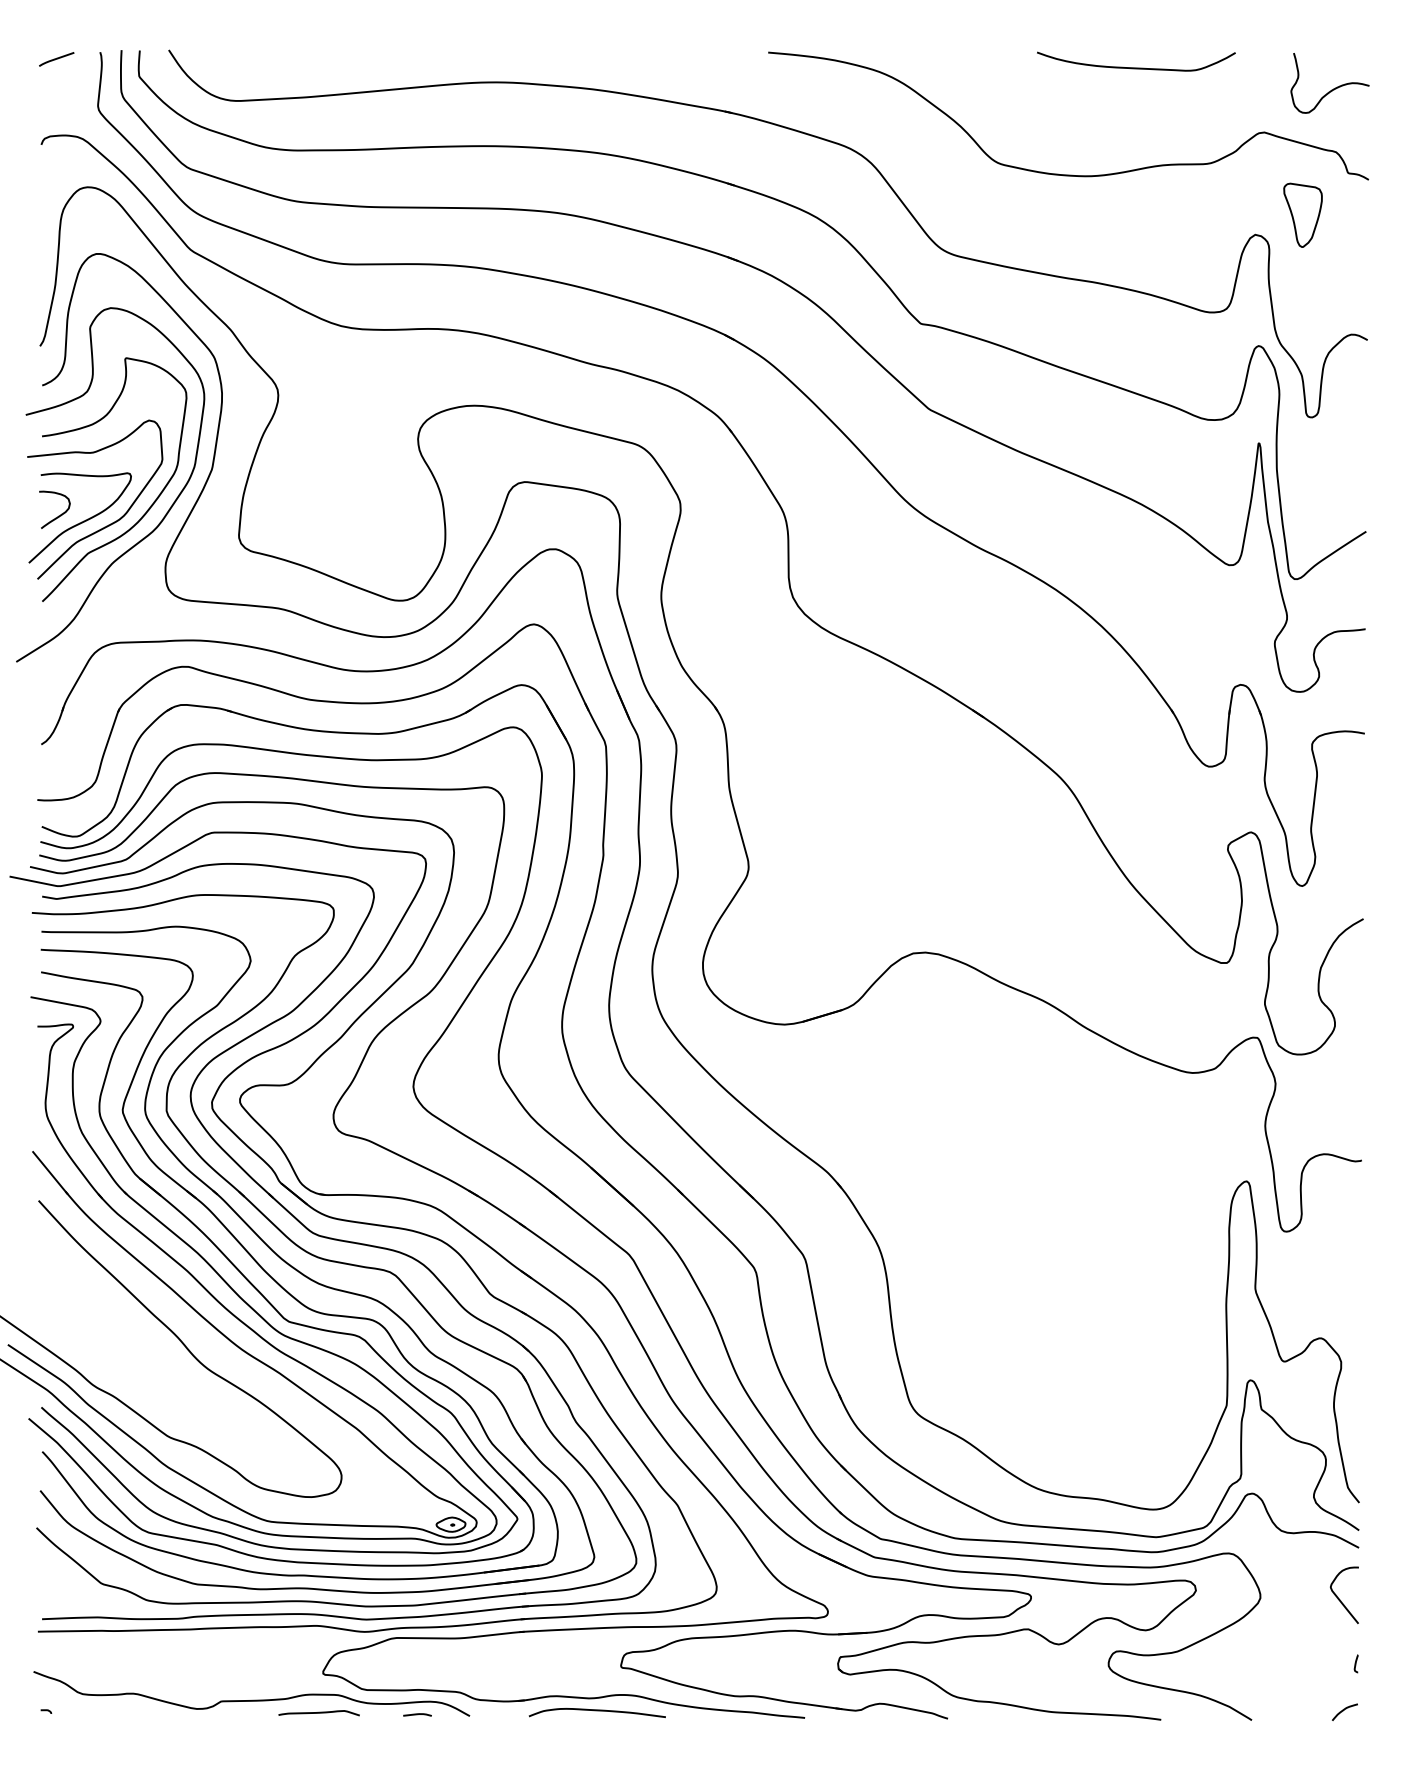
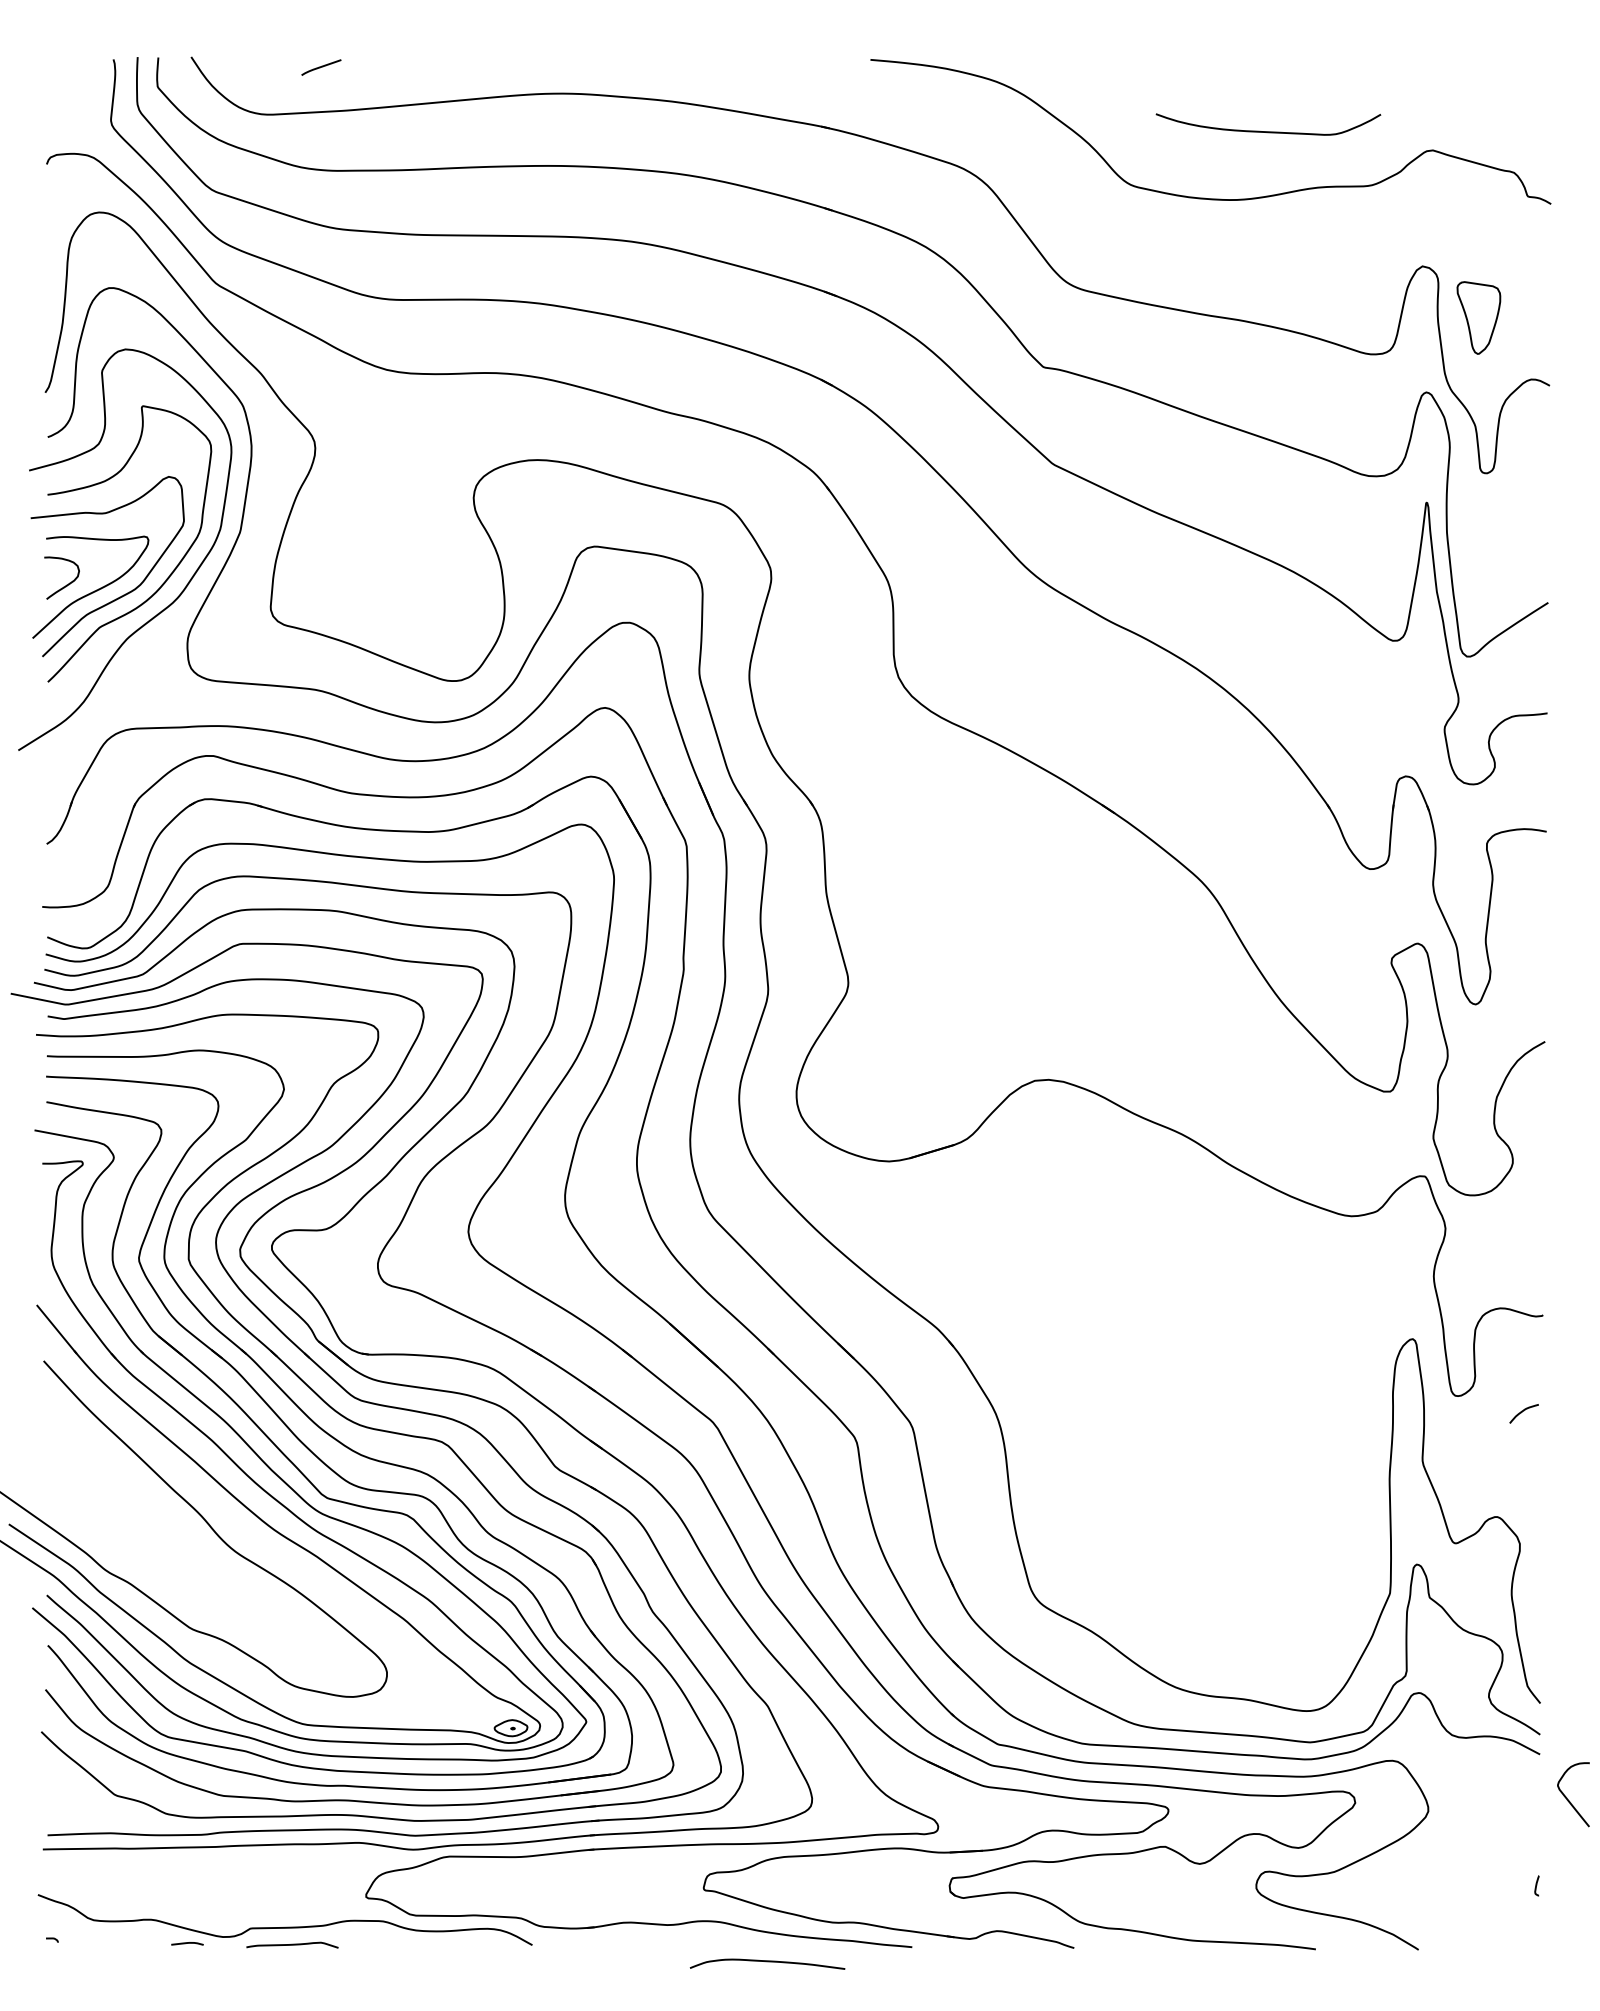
line: (56, 59) -> (321, 67), moved
curve: (1136, 67) -> (1268, 131), moved
curve: (1331, 89) -> (1508, 101), removed
part: (1302, 214) -> (1478, 317), moved
curve: (1339, 1598) -> (1567, 1798), moved
curve: (1344, 1710) -> (1523, 1411), moved
curve: (596, 1711) -> (766, 1962), moved
curve: (318, 1713) -> (291, 1945), moved
line: (417, 1714) -> (187, 1943), moved

